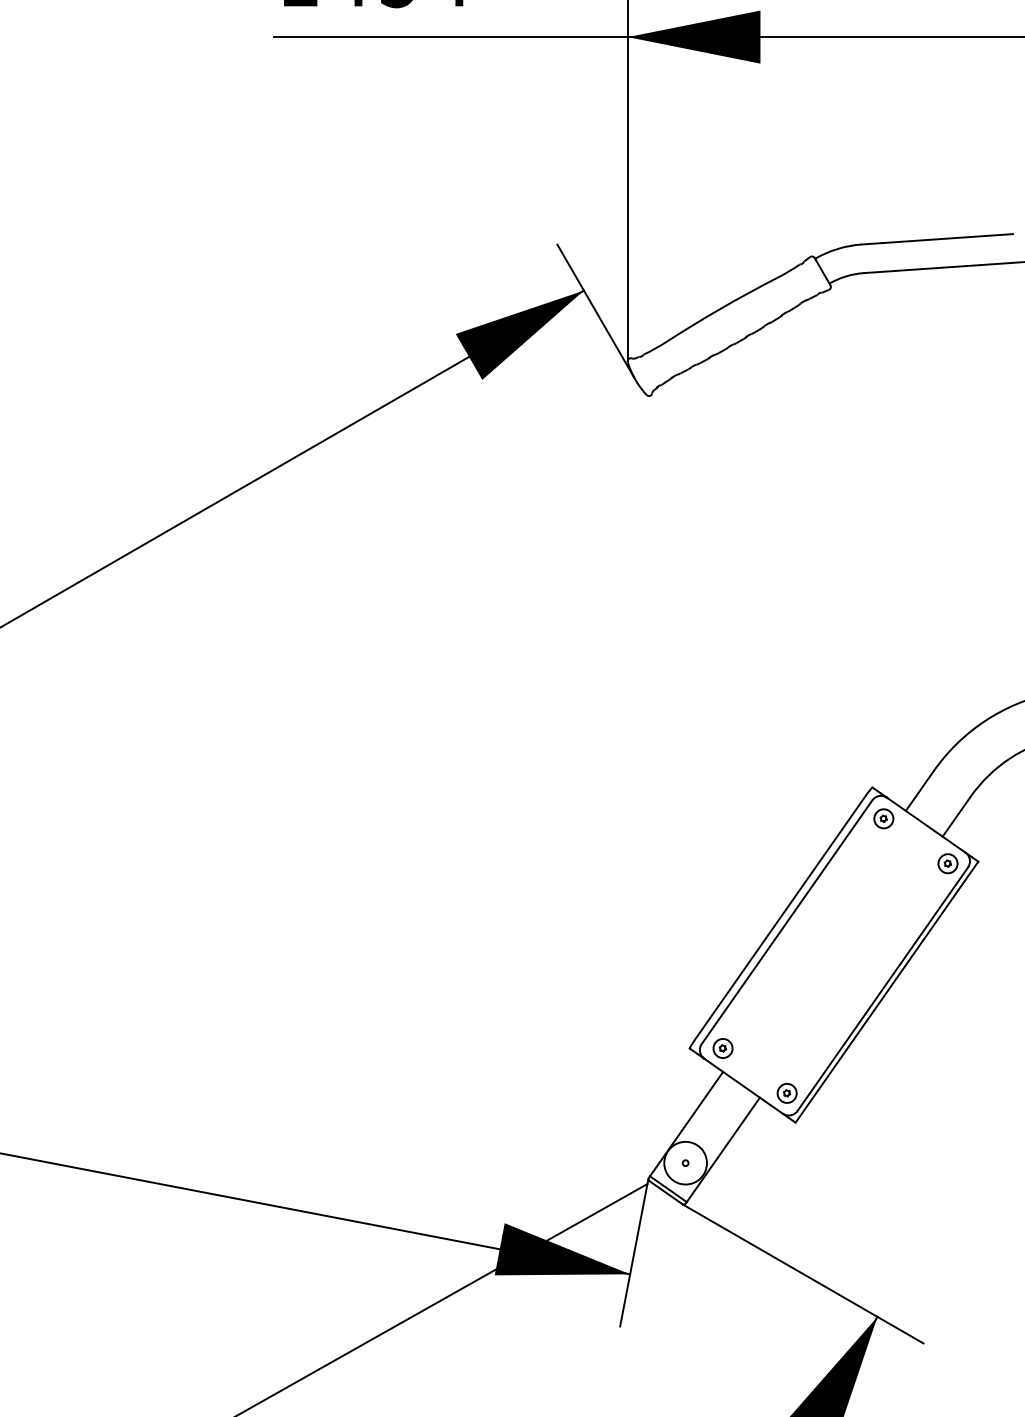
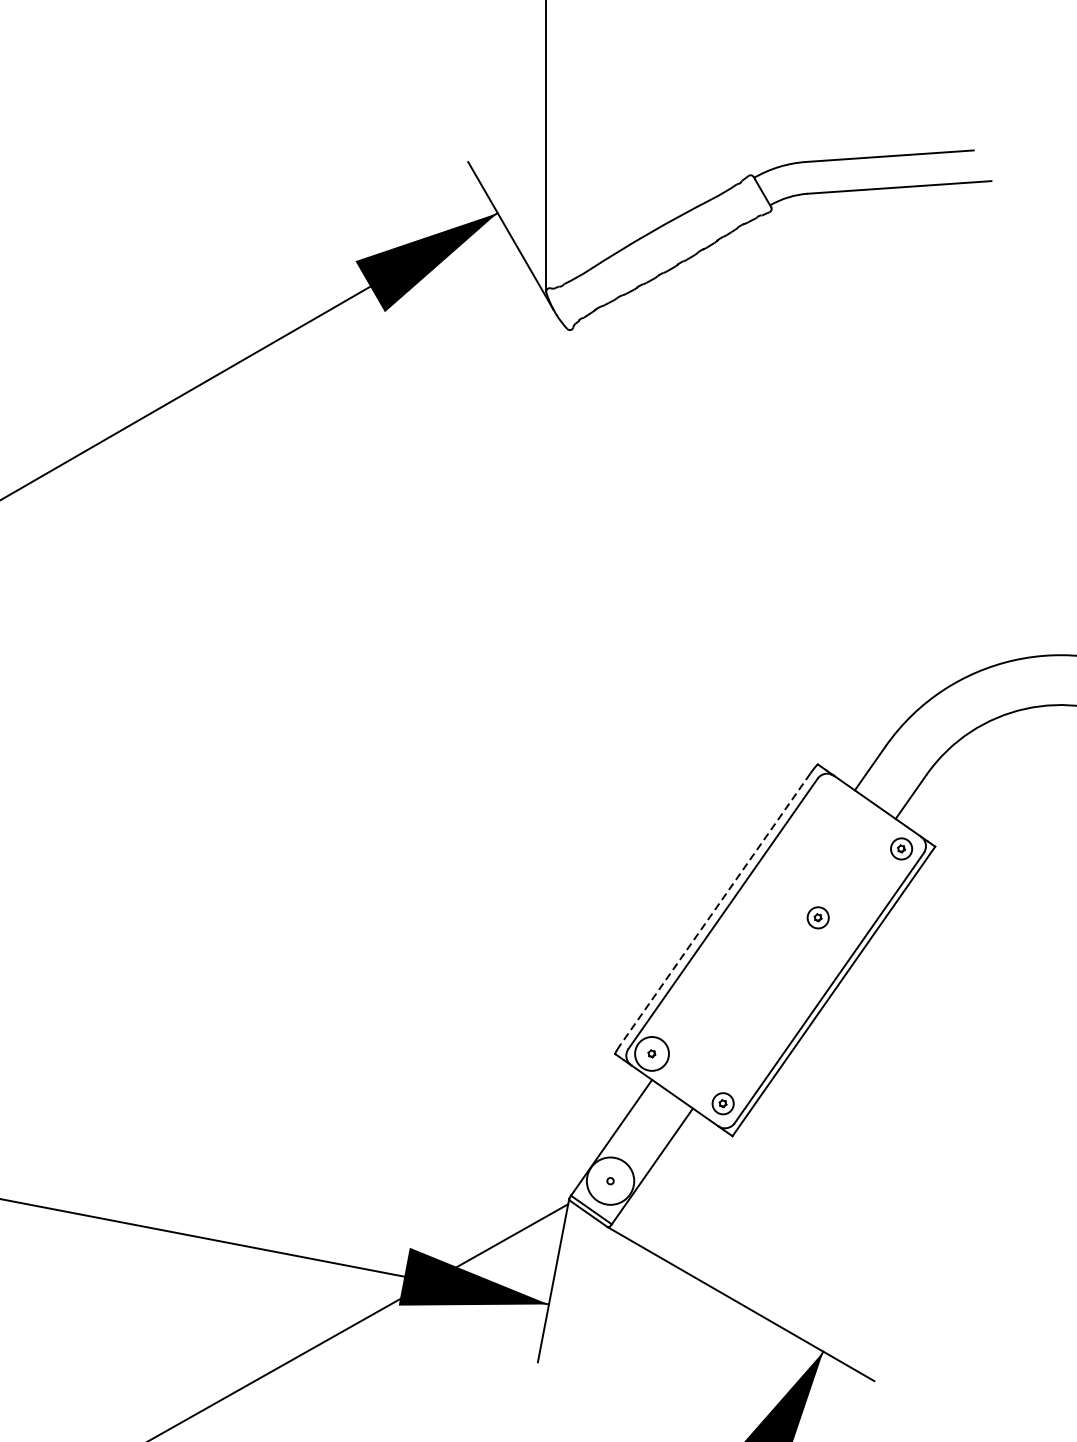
part: (883, 818) -> (817, 917), moved
line: (780, 917) -> (715, 908), solid -> dashed
circle: (722, 1048) -> (651, 1053), size x1.6

